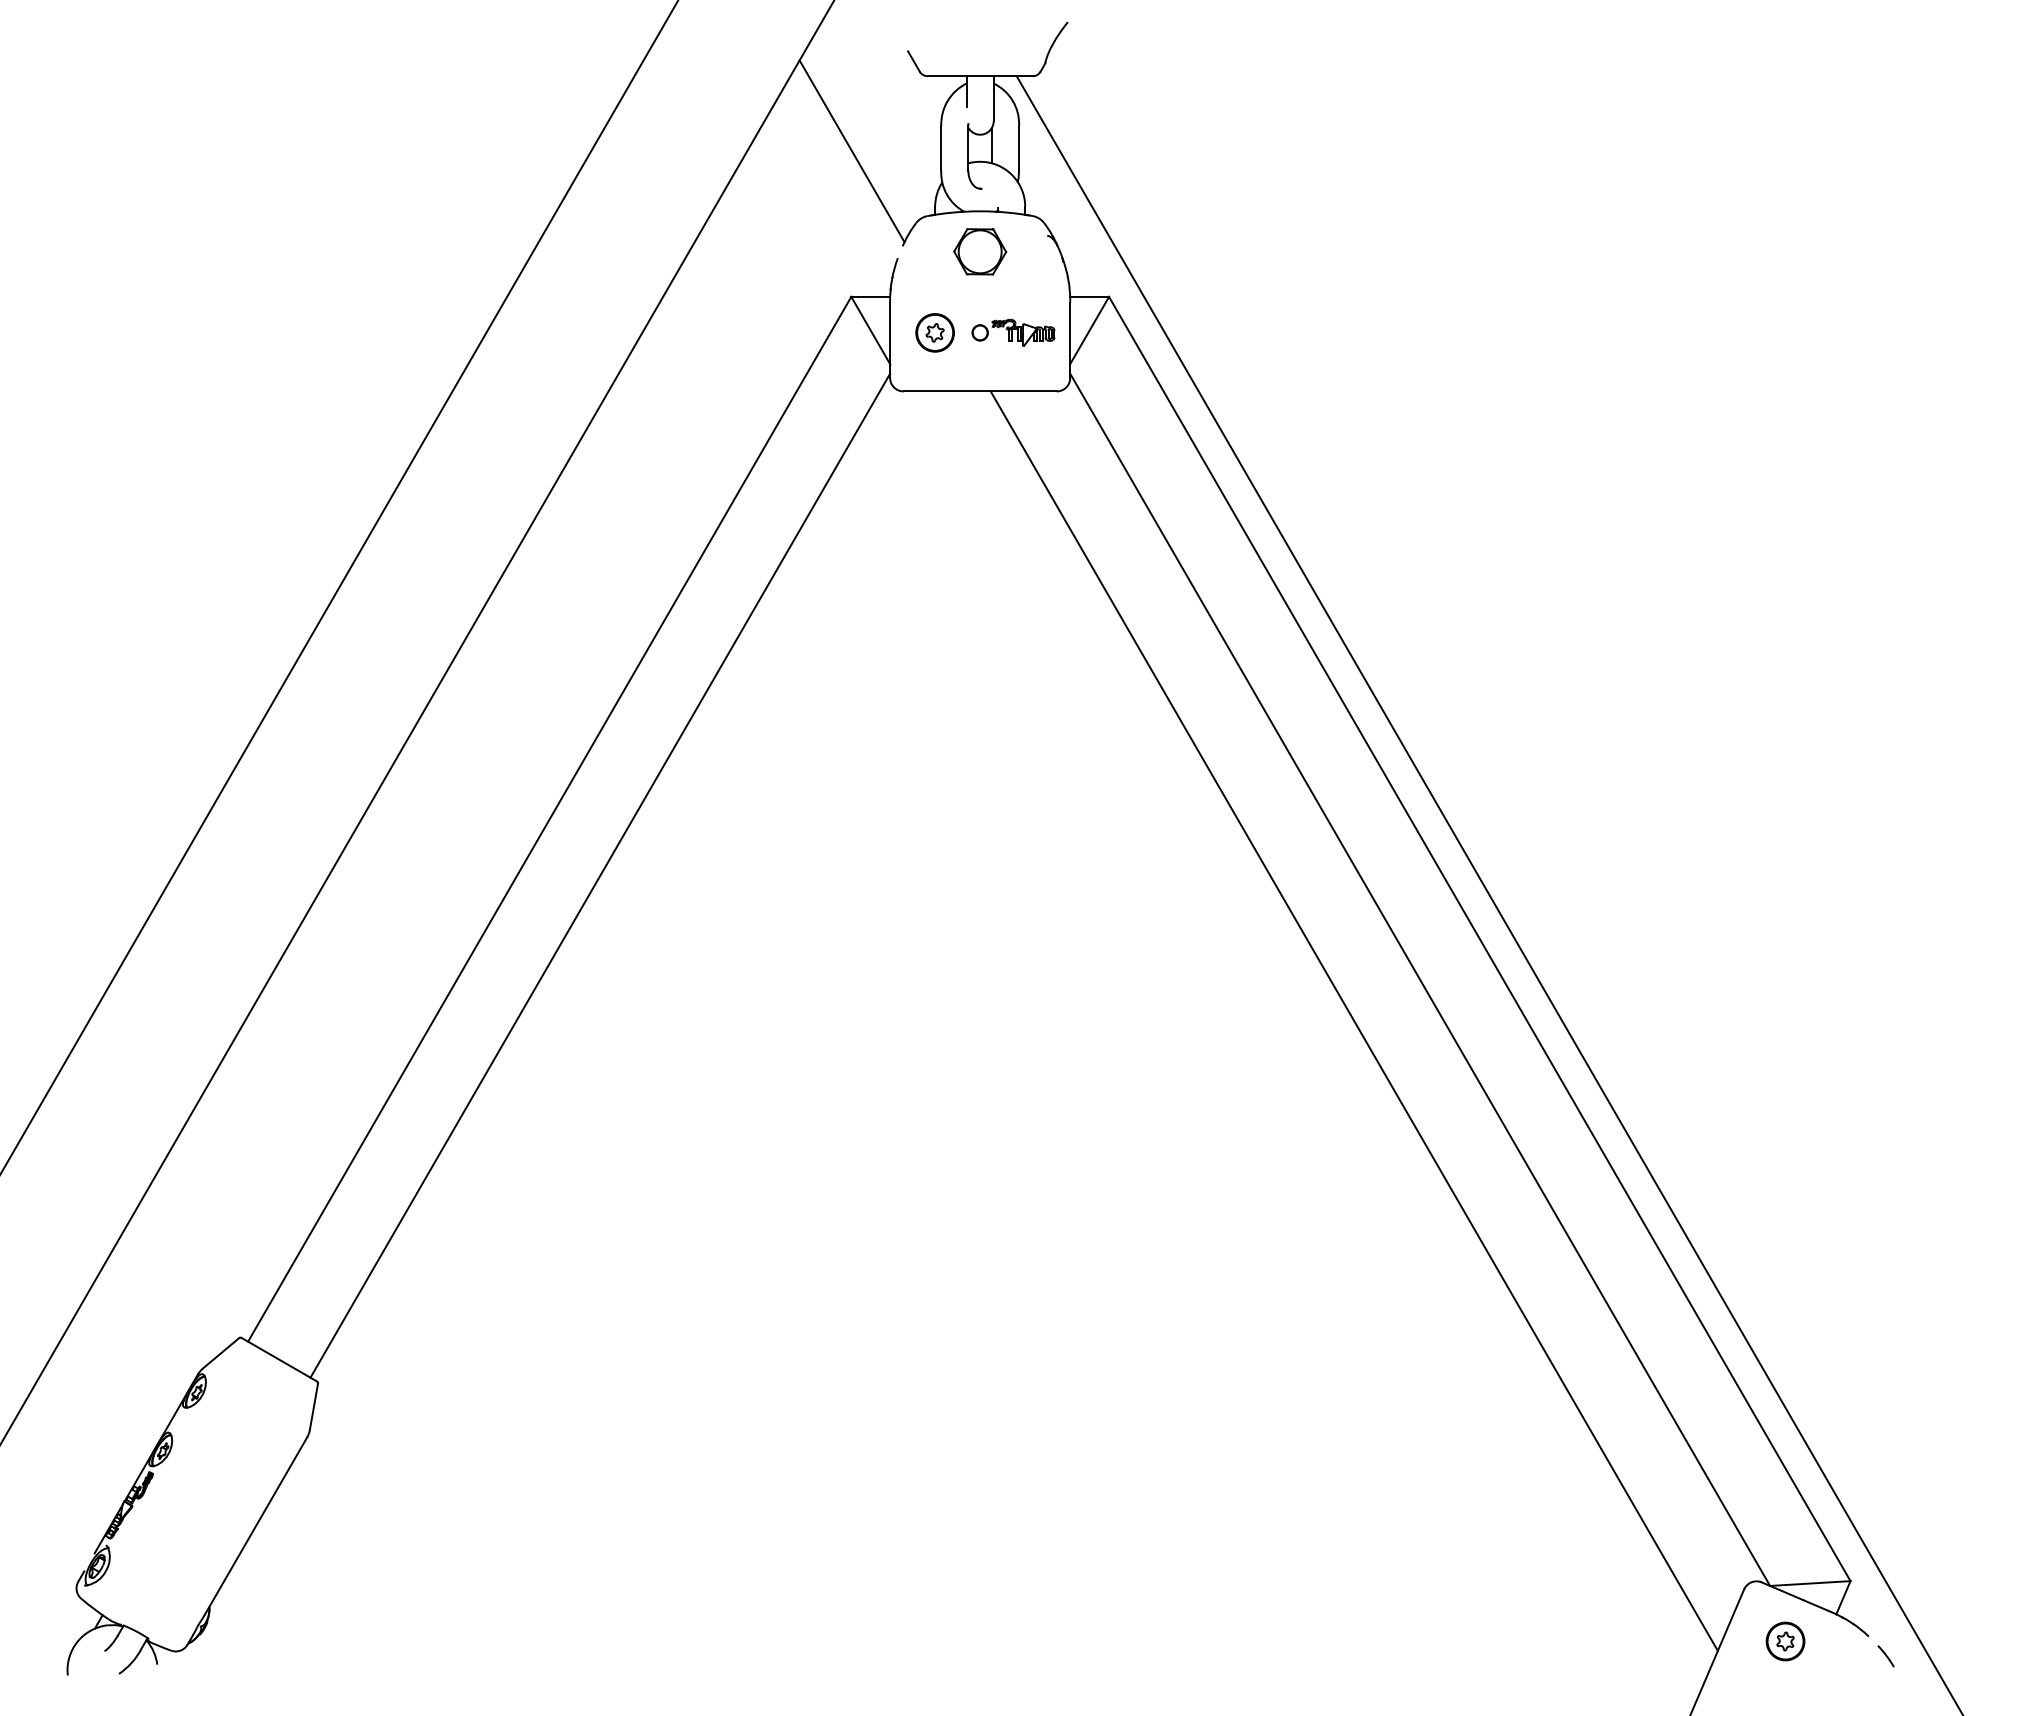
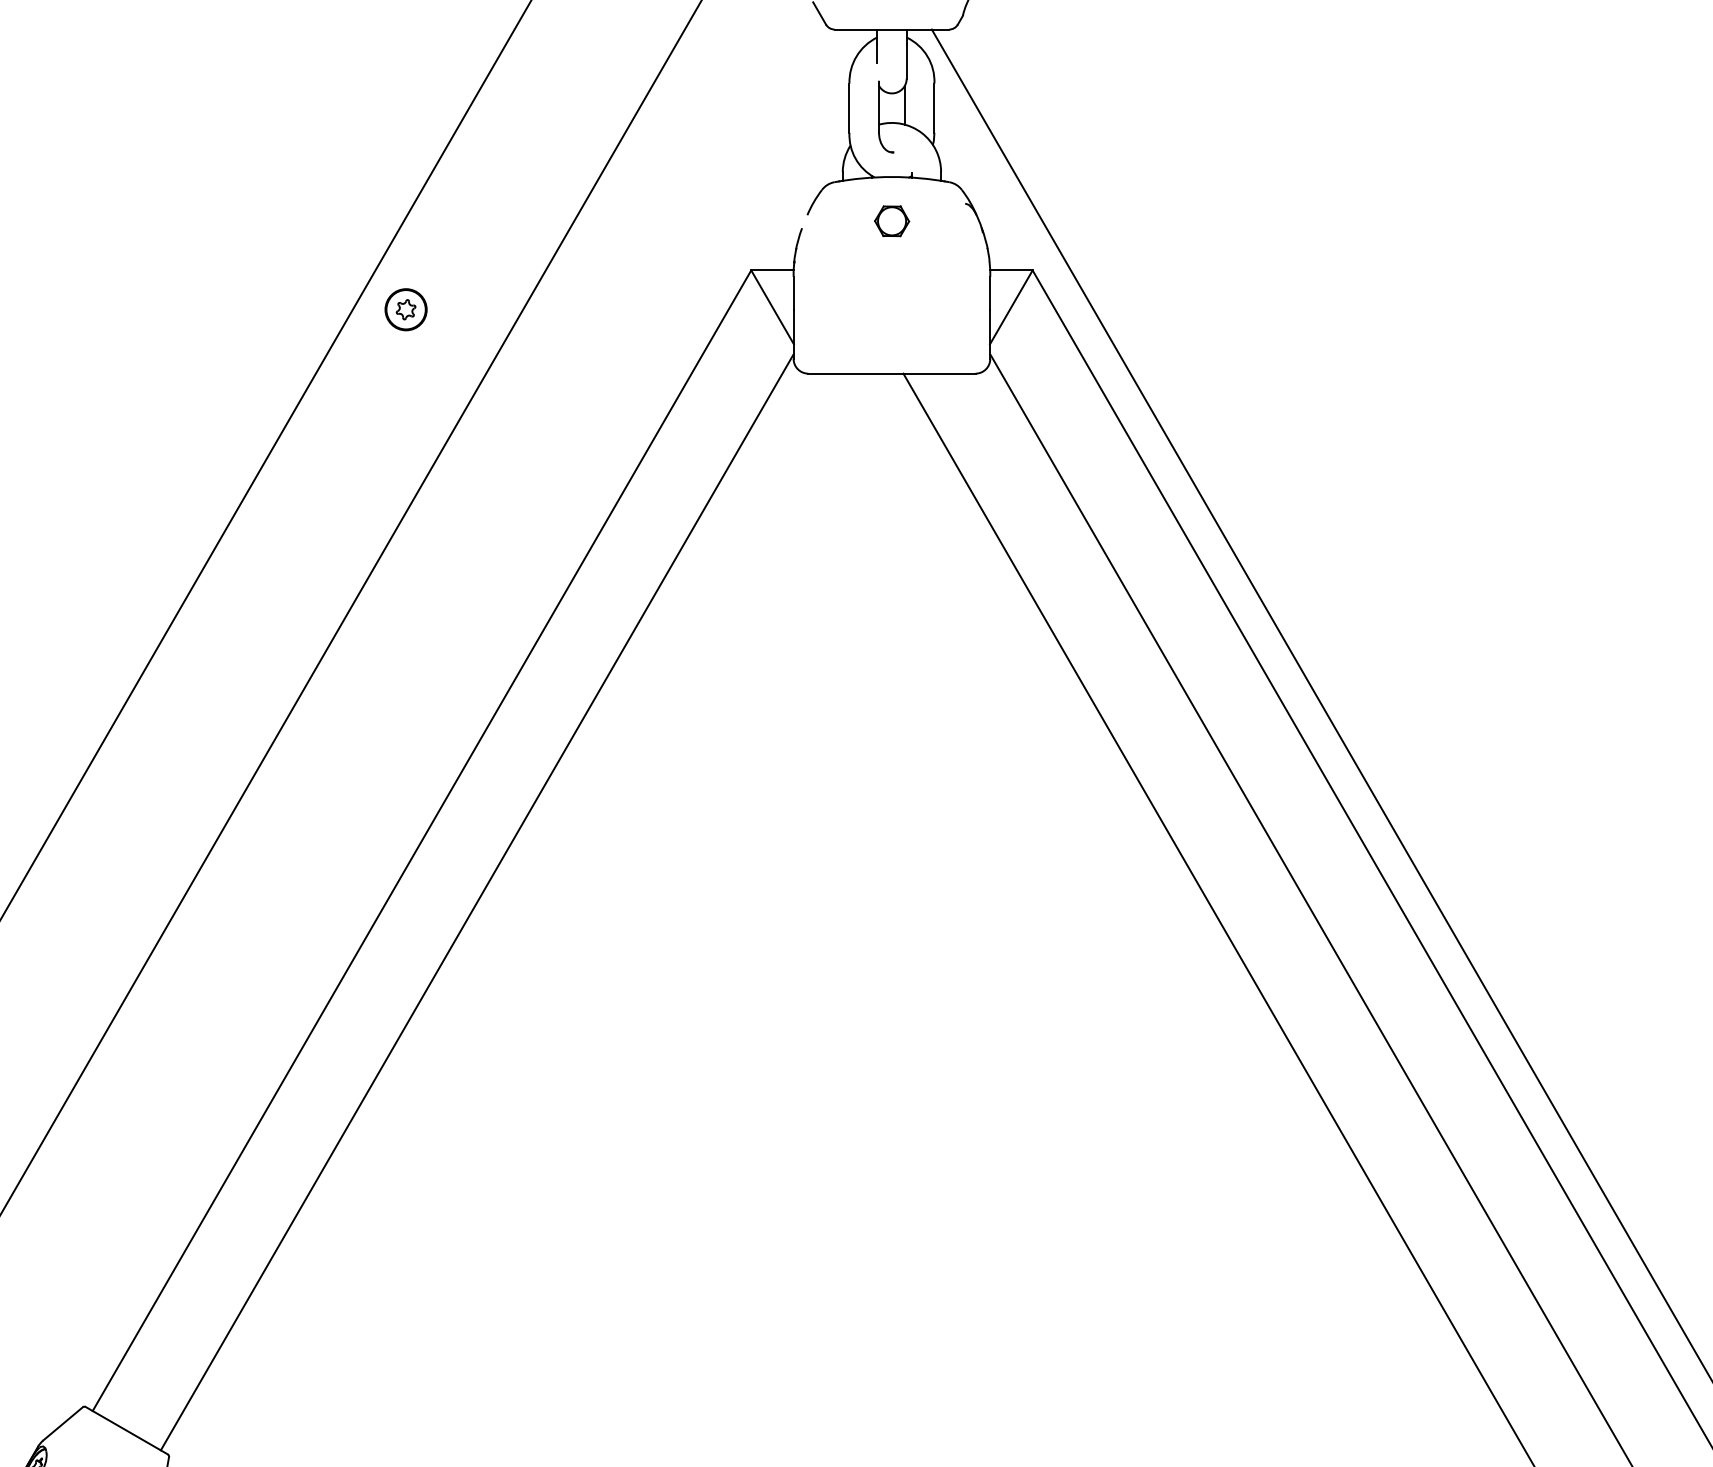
line: (851, 151) -> (751, 111), removed
part: (980, 251) -> (892, 220), size x0.6
part: (934, 332) -> (405, 309), moved
part: (1013, 332) -> (928, 309), removed

